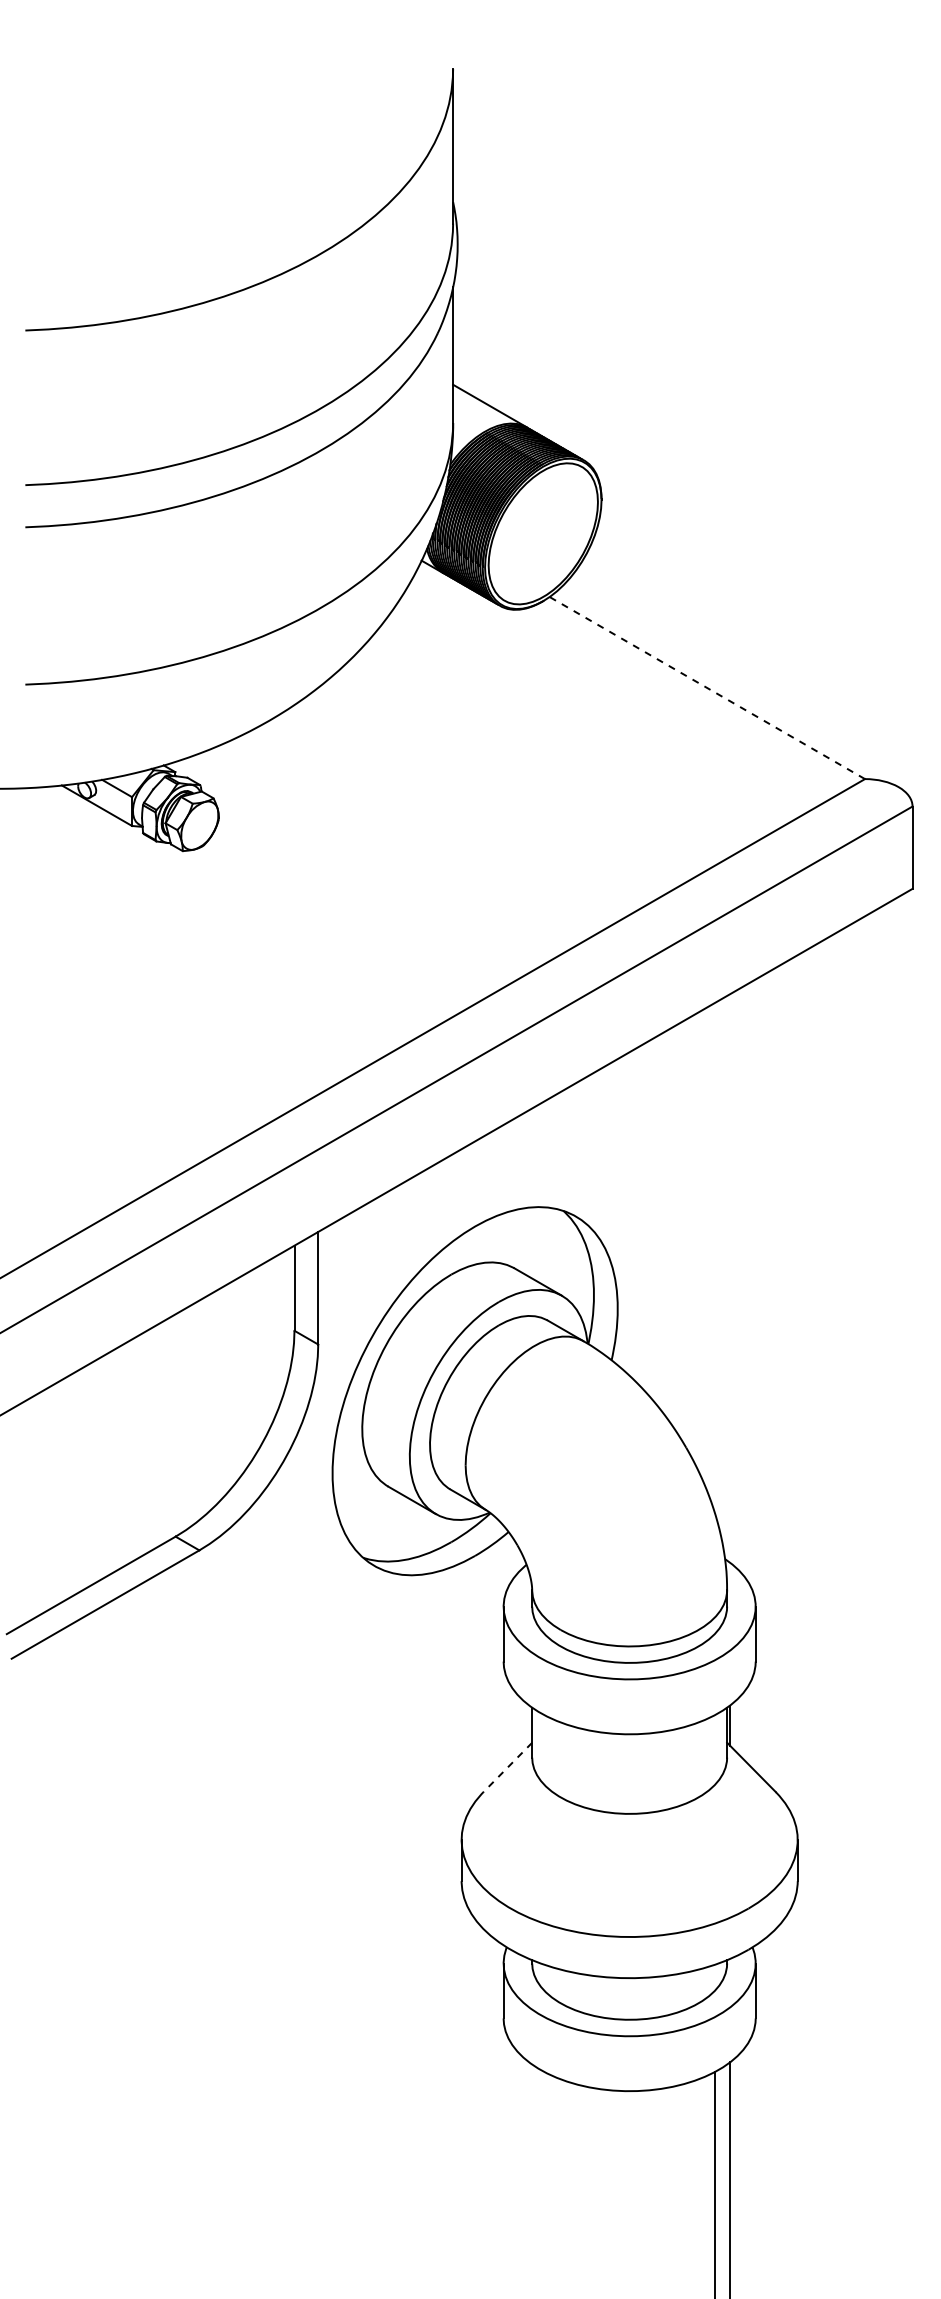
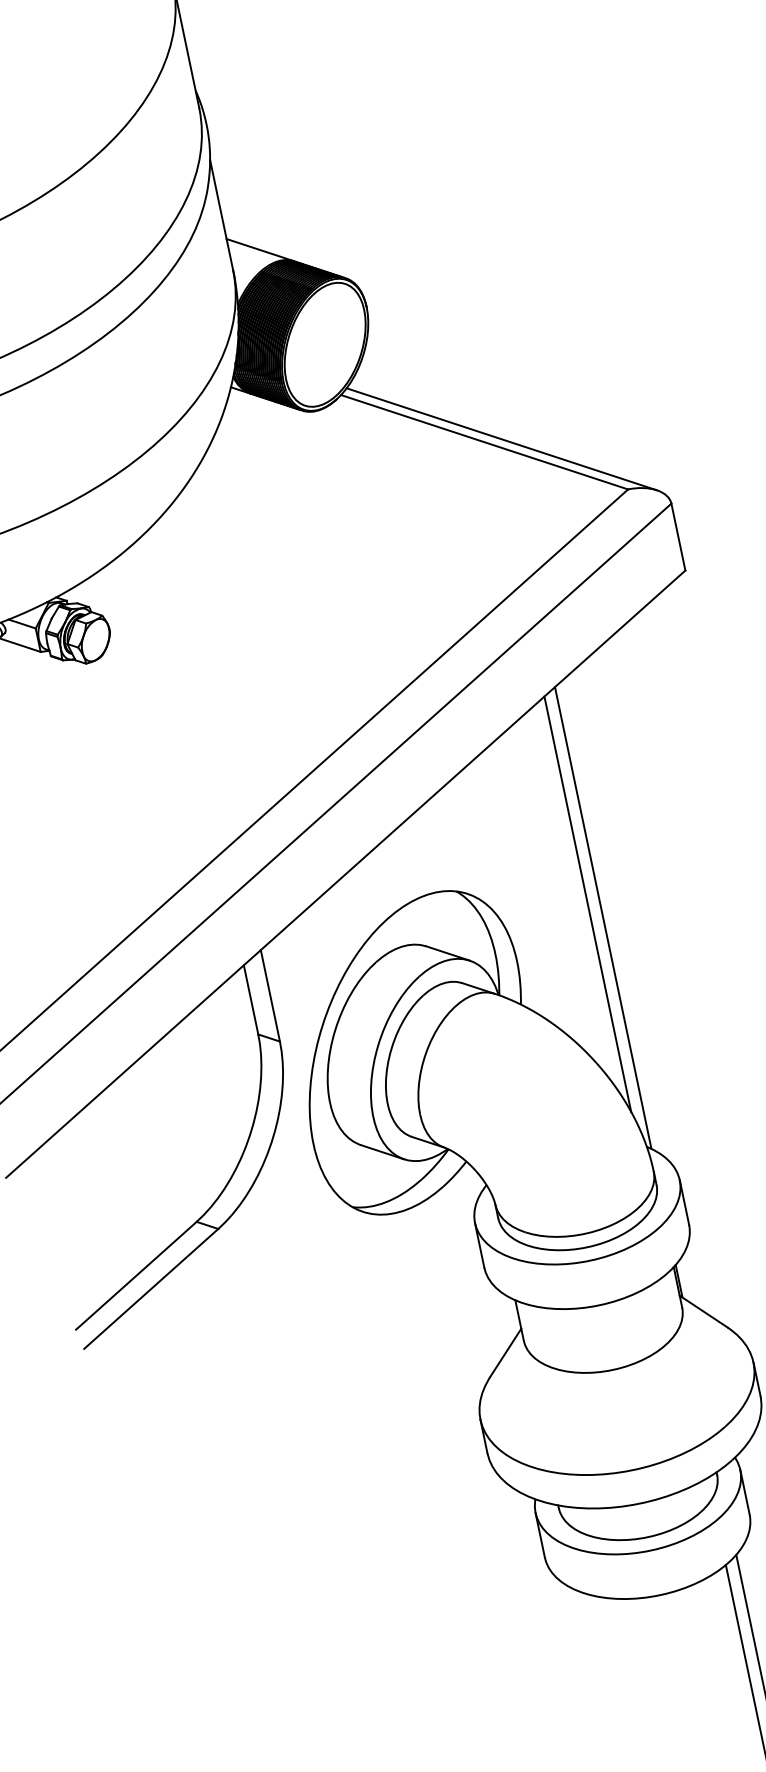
line: (706, 687) -> (483, 441), dashed -> solid
line: (727, 688) -> (501, 439), added
line: (715, 1258) -> (588, 904), added
line: (730, 1278) -> (603, 917), added
line: (507, 1767) -> (505, 1353), dashed -> solid

